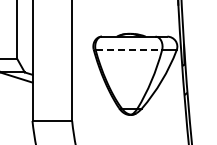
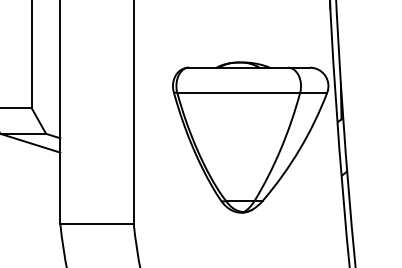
line: (129, 50) -> (239, 93), dashed -> solid

